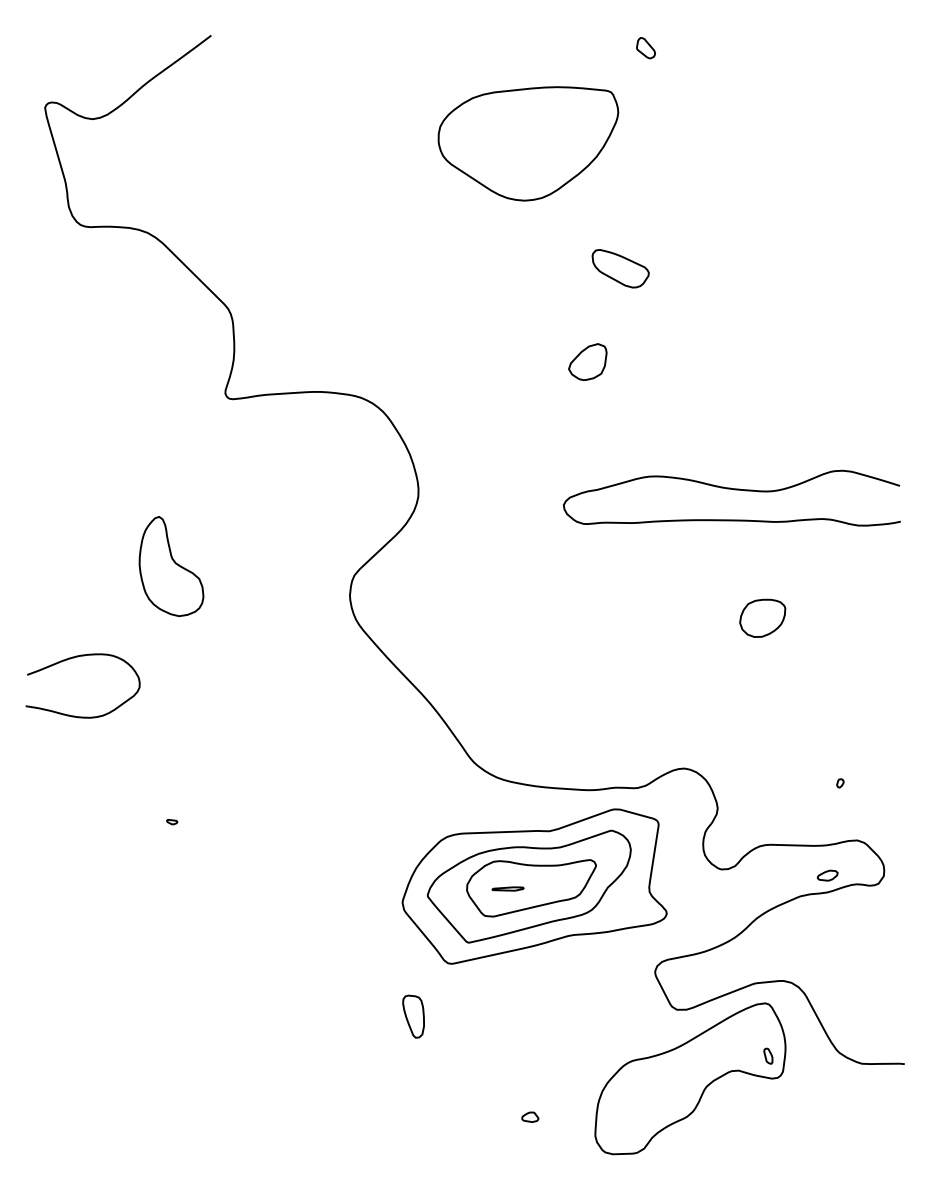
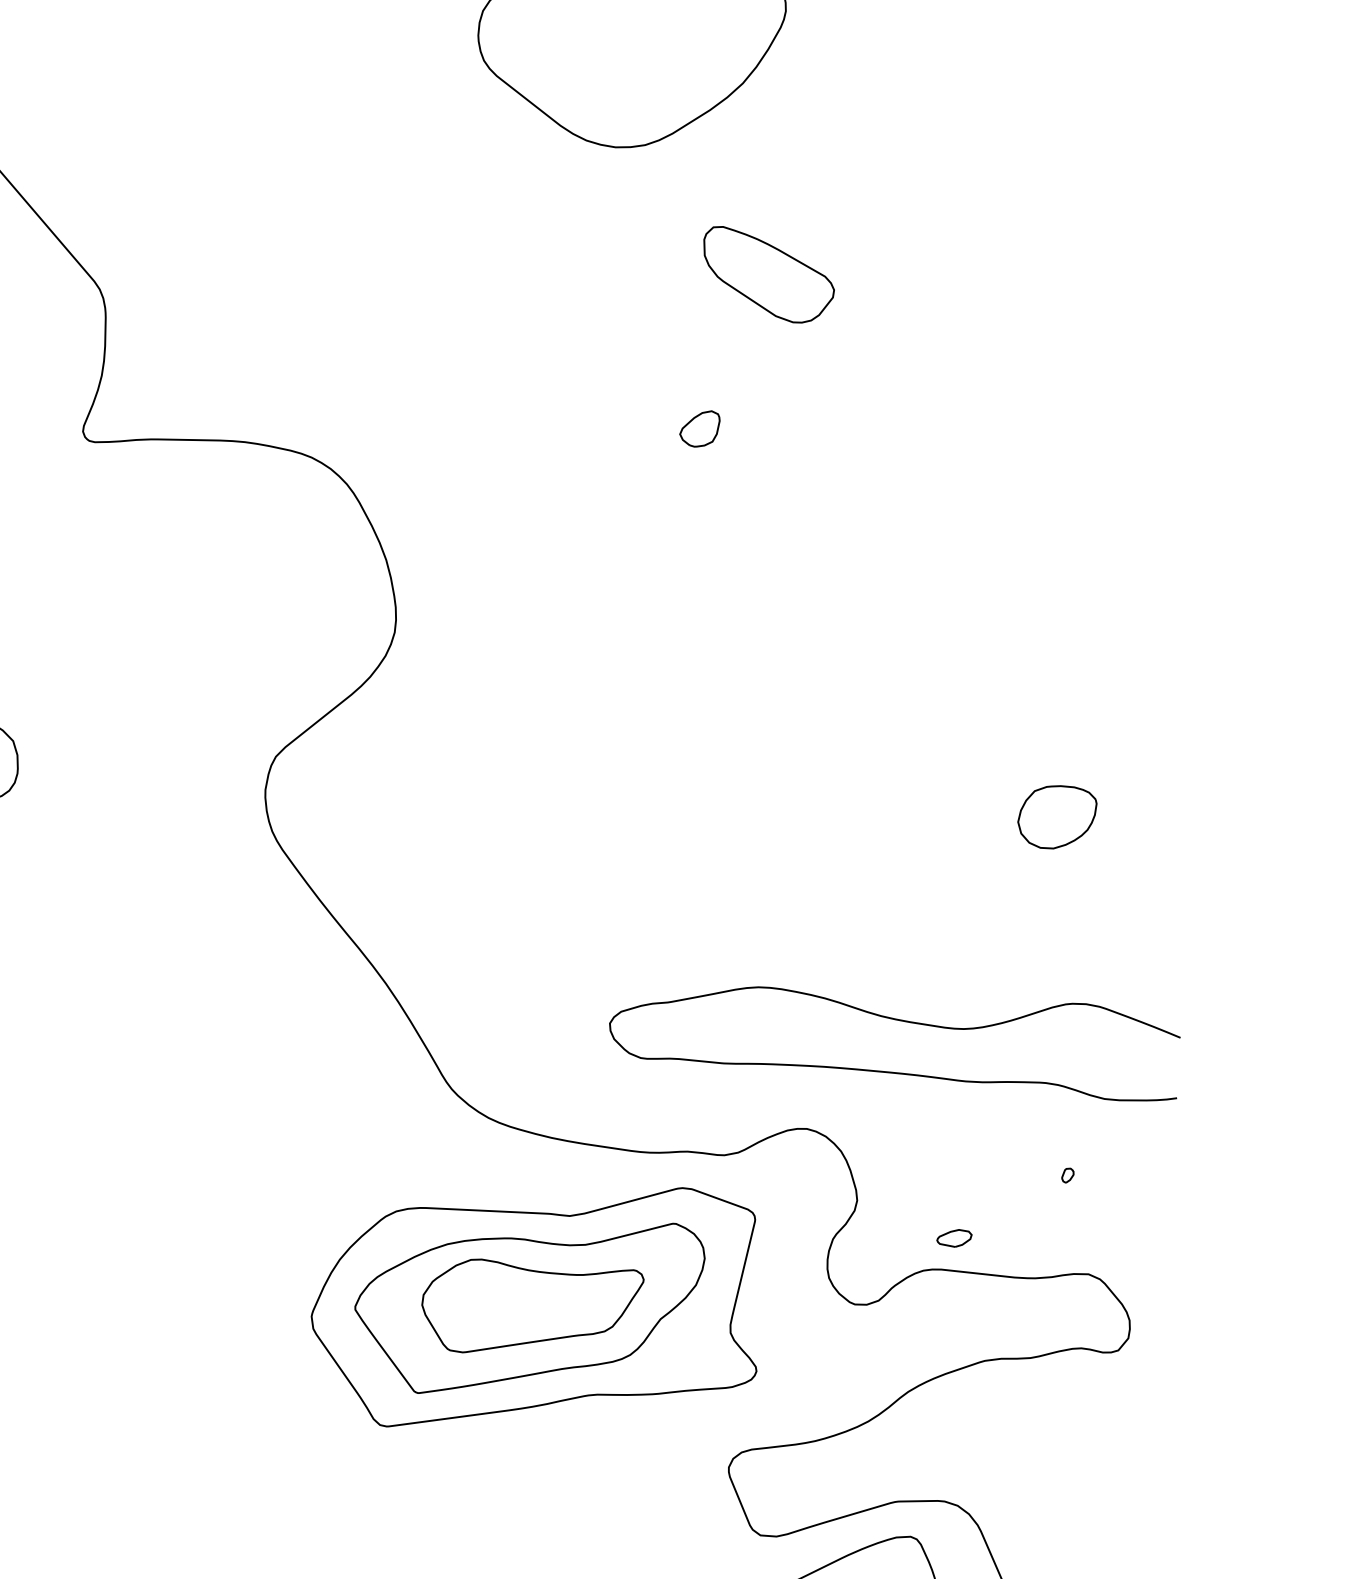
part: (620, 268) -> (767, 275), size x1.4
part: (587, 361) -> (699, 427), size x0.6
curve: (734, 490) -> (900, 1022), moved
part: (762, 617) -> (1056, 815), moved
part: (827, 875) -> (954, 1237), moved
part: (507, 888) -> (490, 1306), removed
part: (413, 1016) -> (314, 1510), removed

